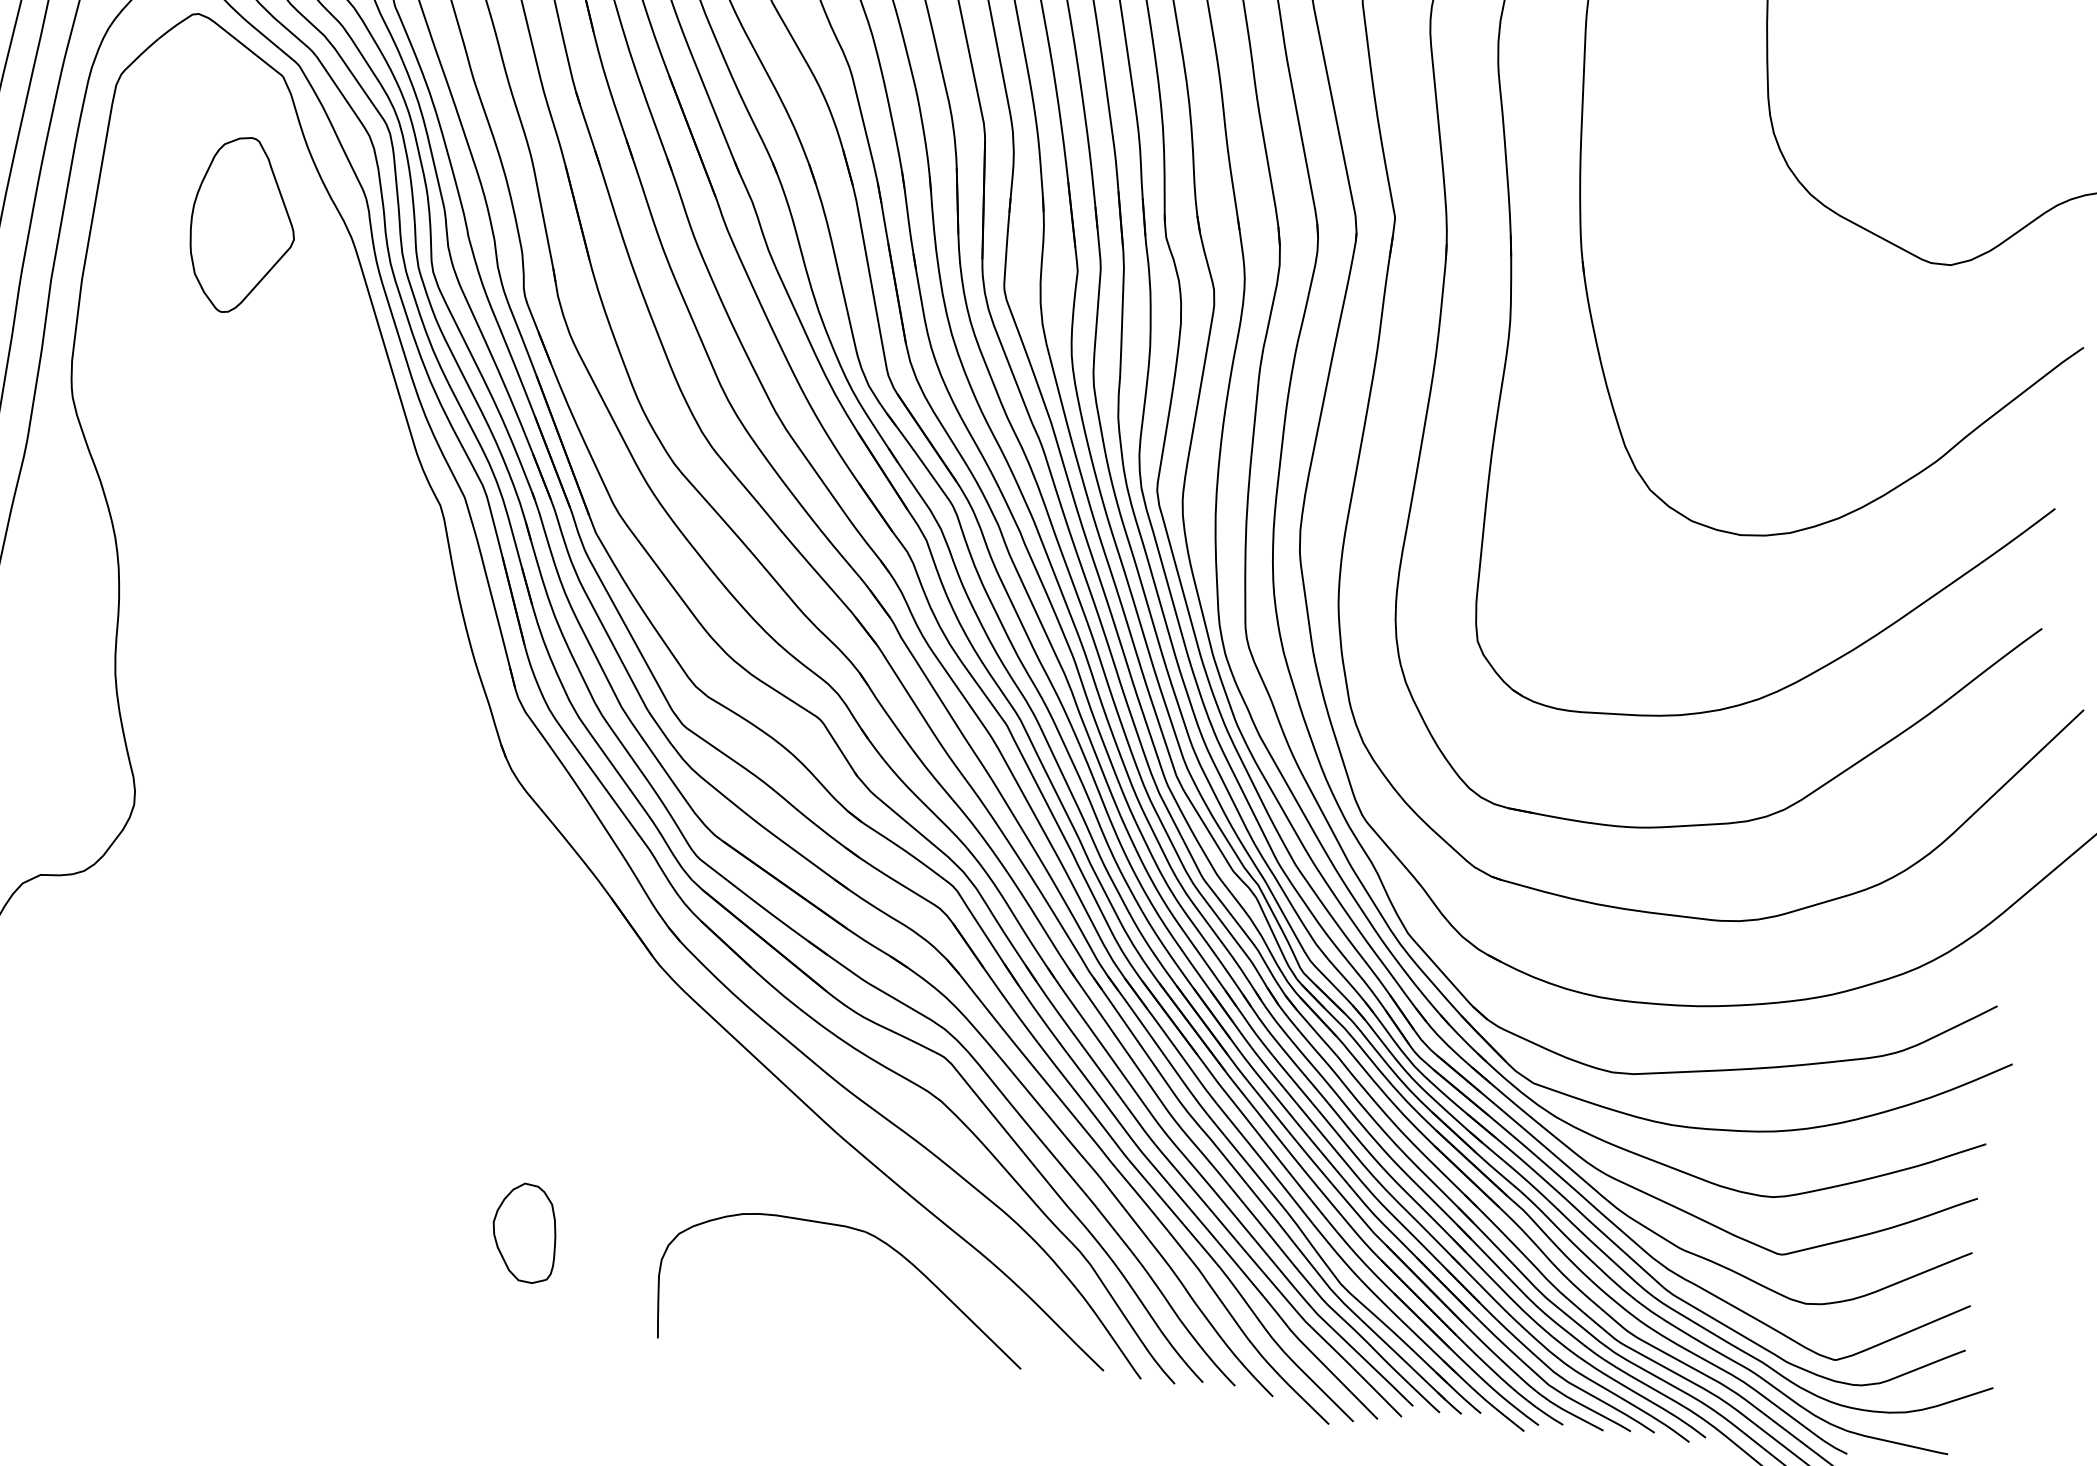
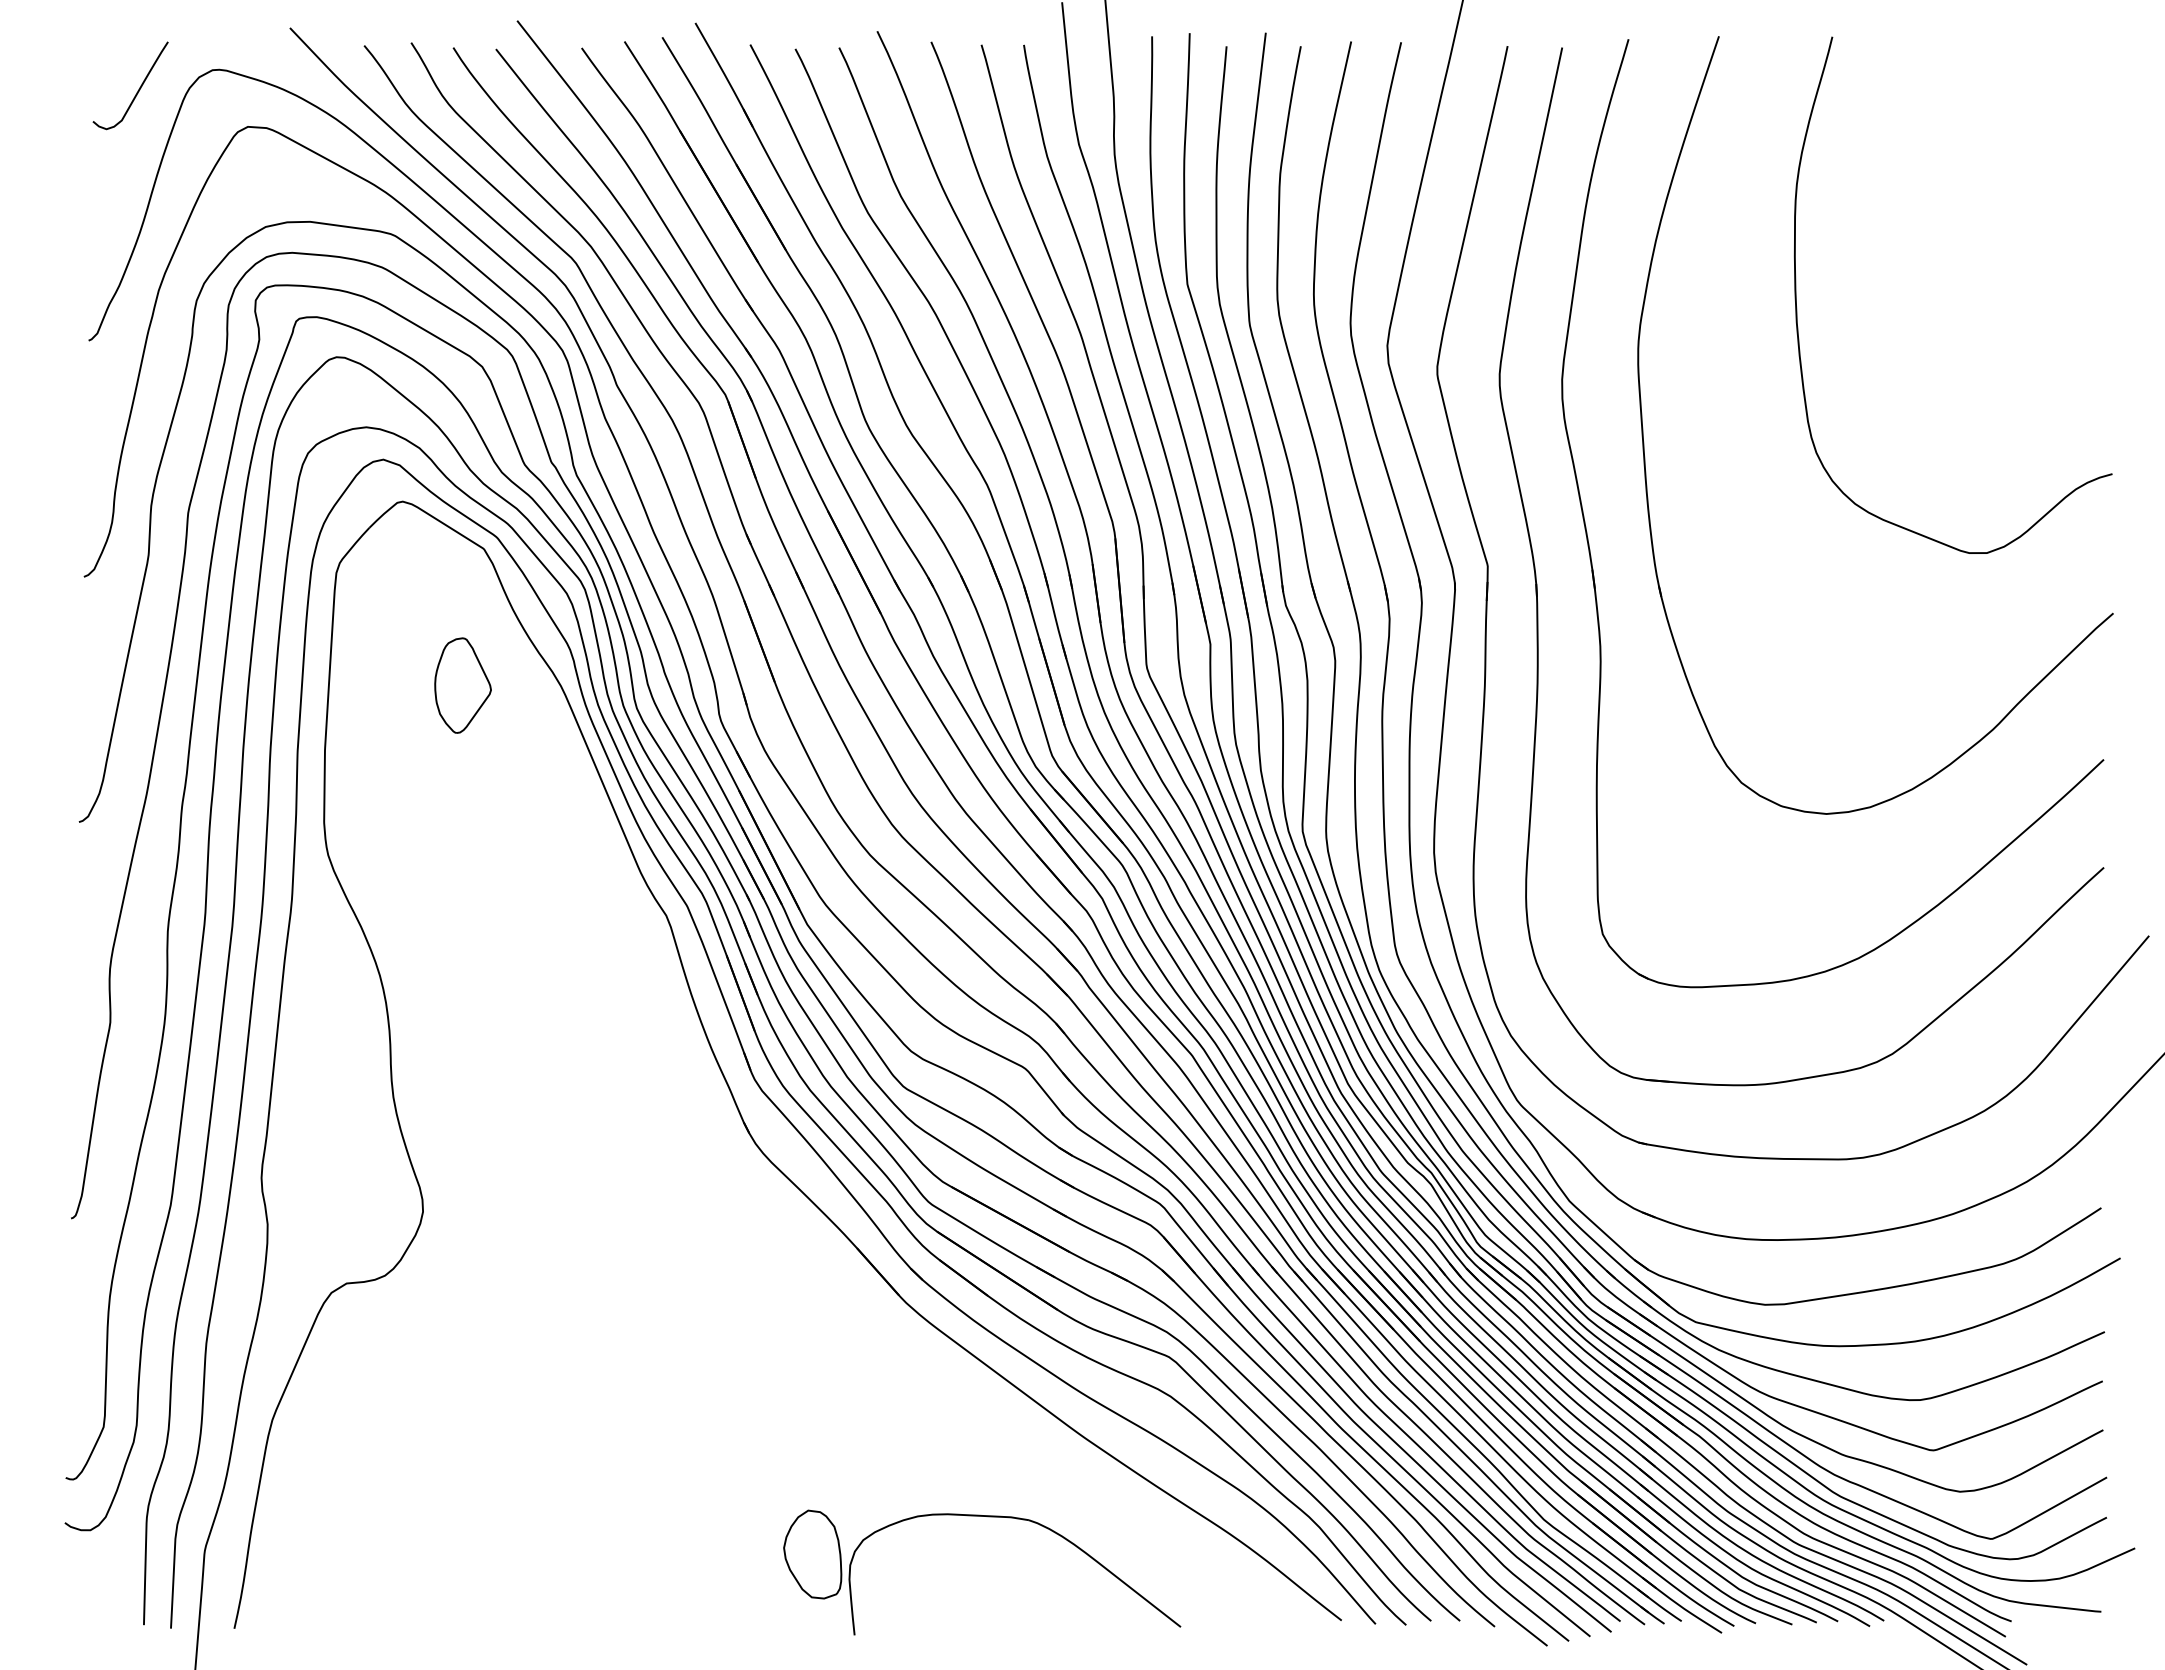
part: (242, 225) -> (462, 685), size x0.6
part: (858, 1231) -> (1022, 1520), moved

